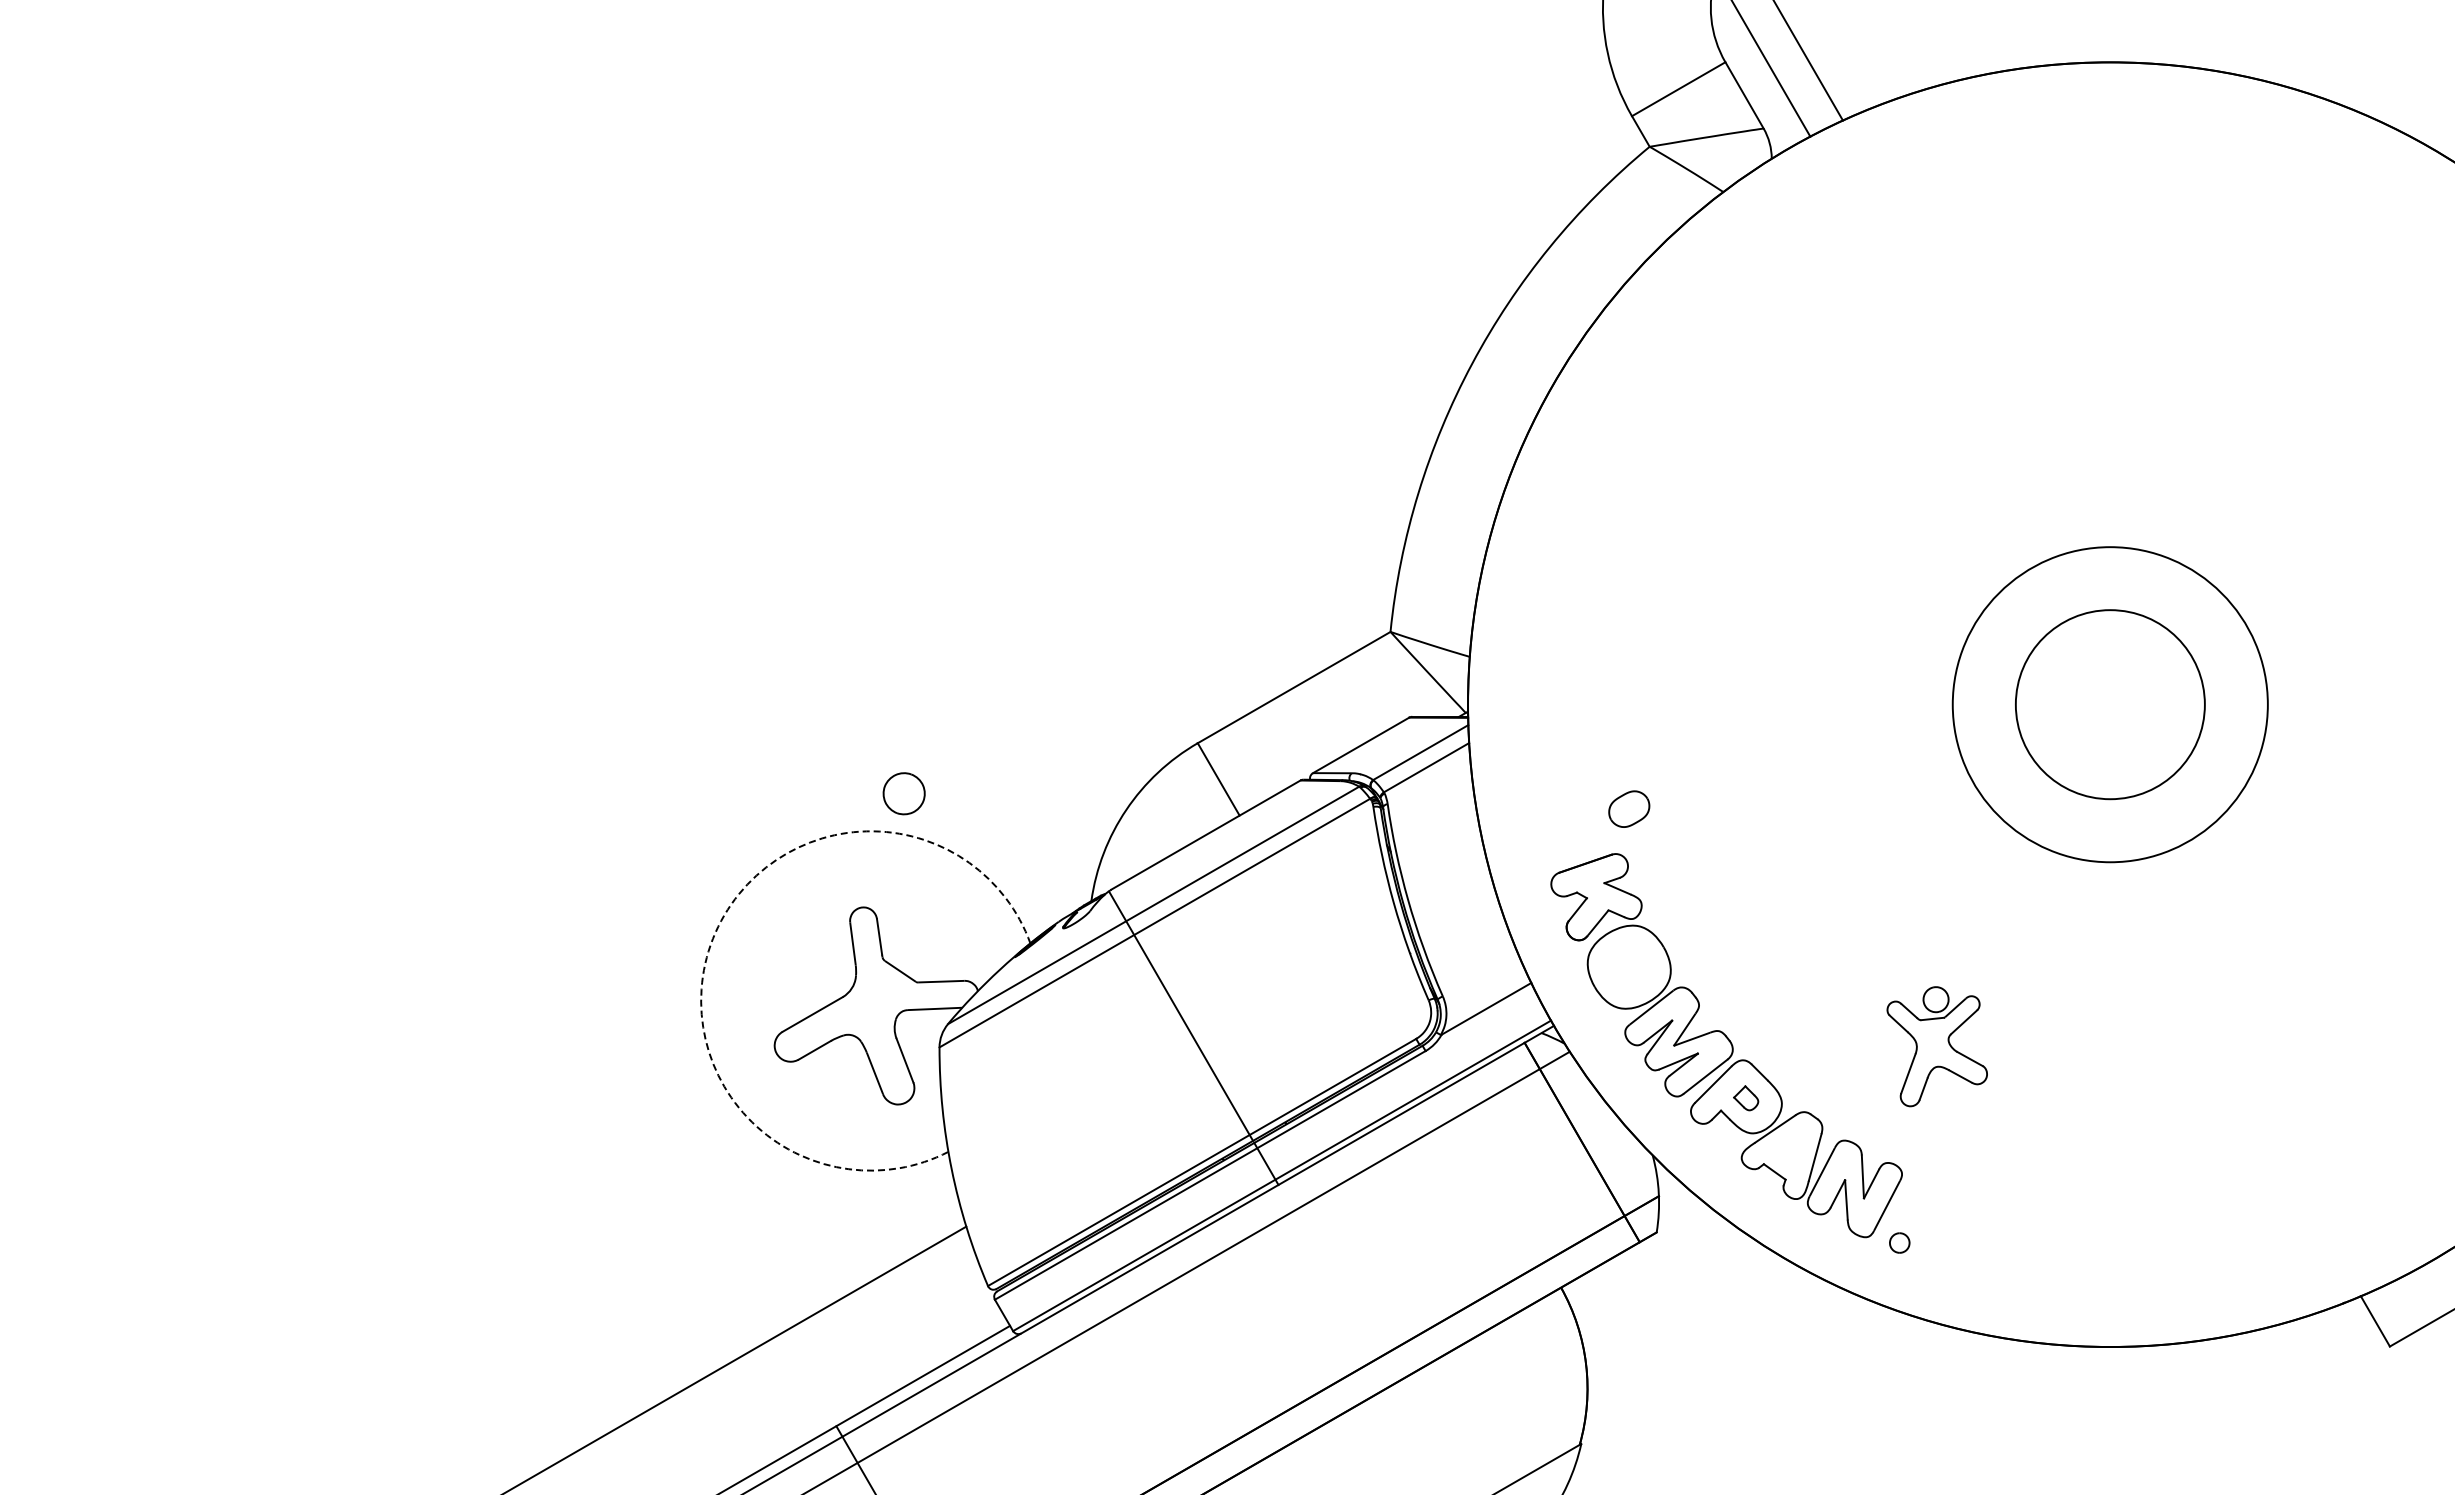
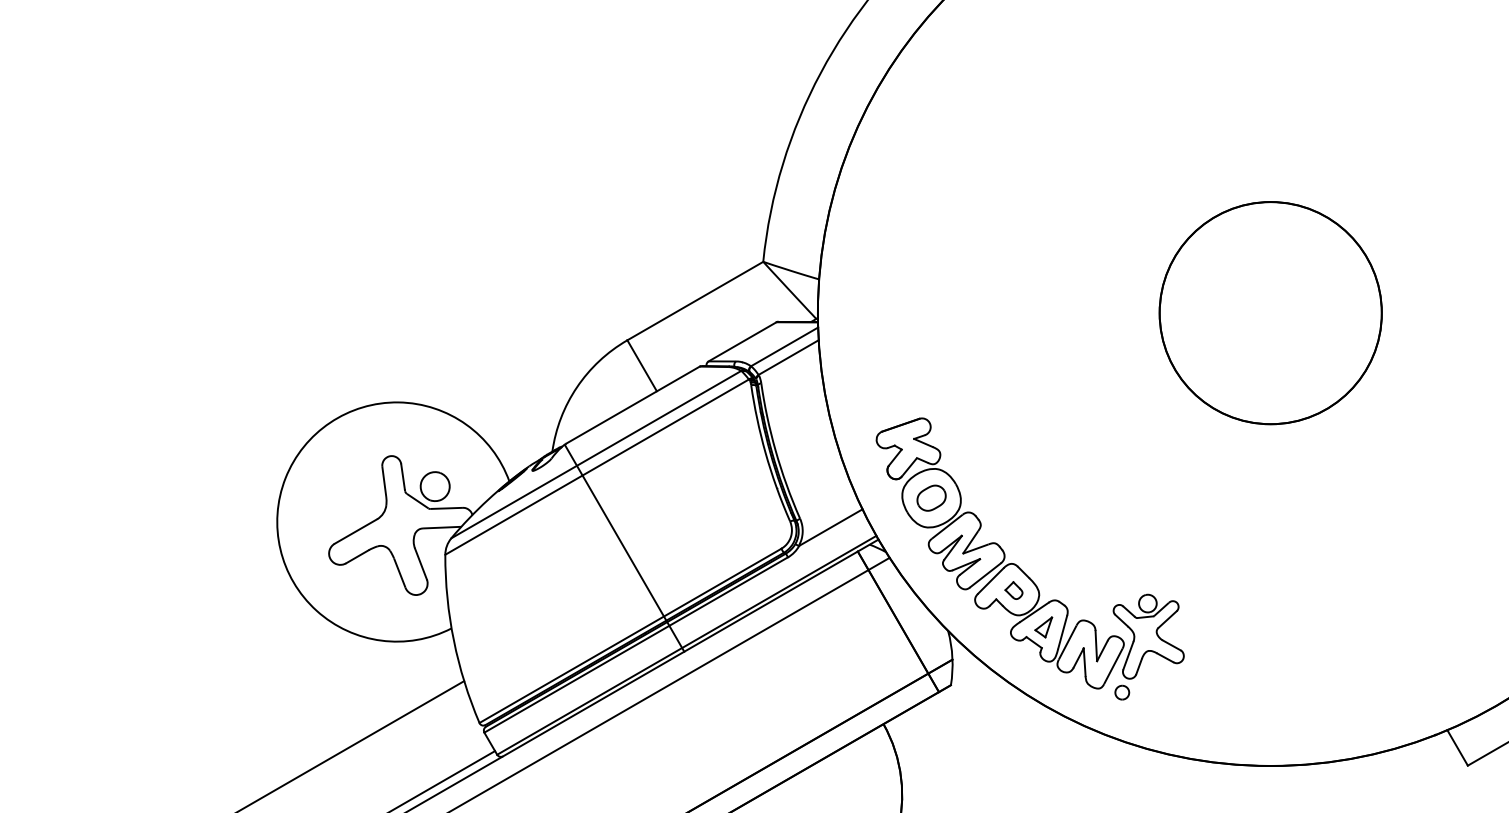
circle: (2109, 704) -> (1270, 313), size x1.67
part: (903, 793) -> (434, 486), moved
part: (1629, 808) -> (931, 497), moved
arc: (712, 938) -> (285, 477), dashed -> solid
part: (1936, 1046) -> (1148, 636), moved
part: (1788, 1150) -> (1043, 627), added

